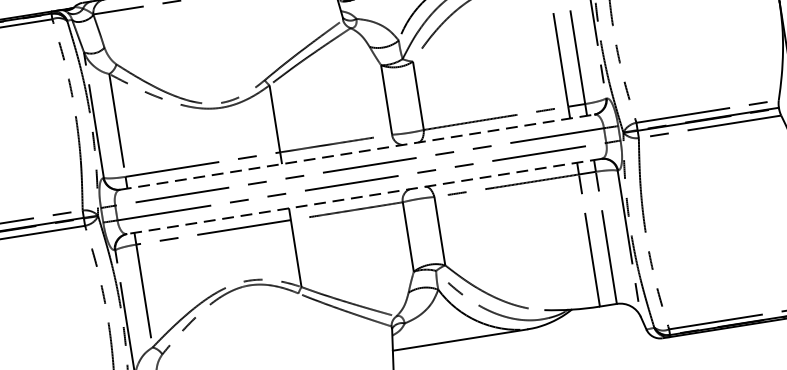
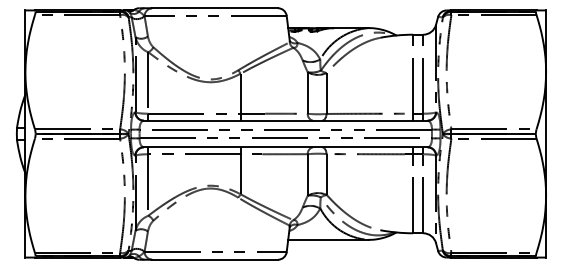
line: (358, 151) -> (286, 120), dashed -> solid
line: (363, 196) -> (285, 147), dashed -> solid

